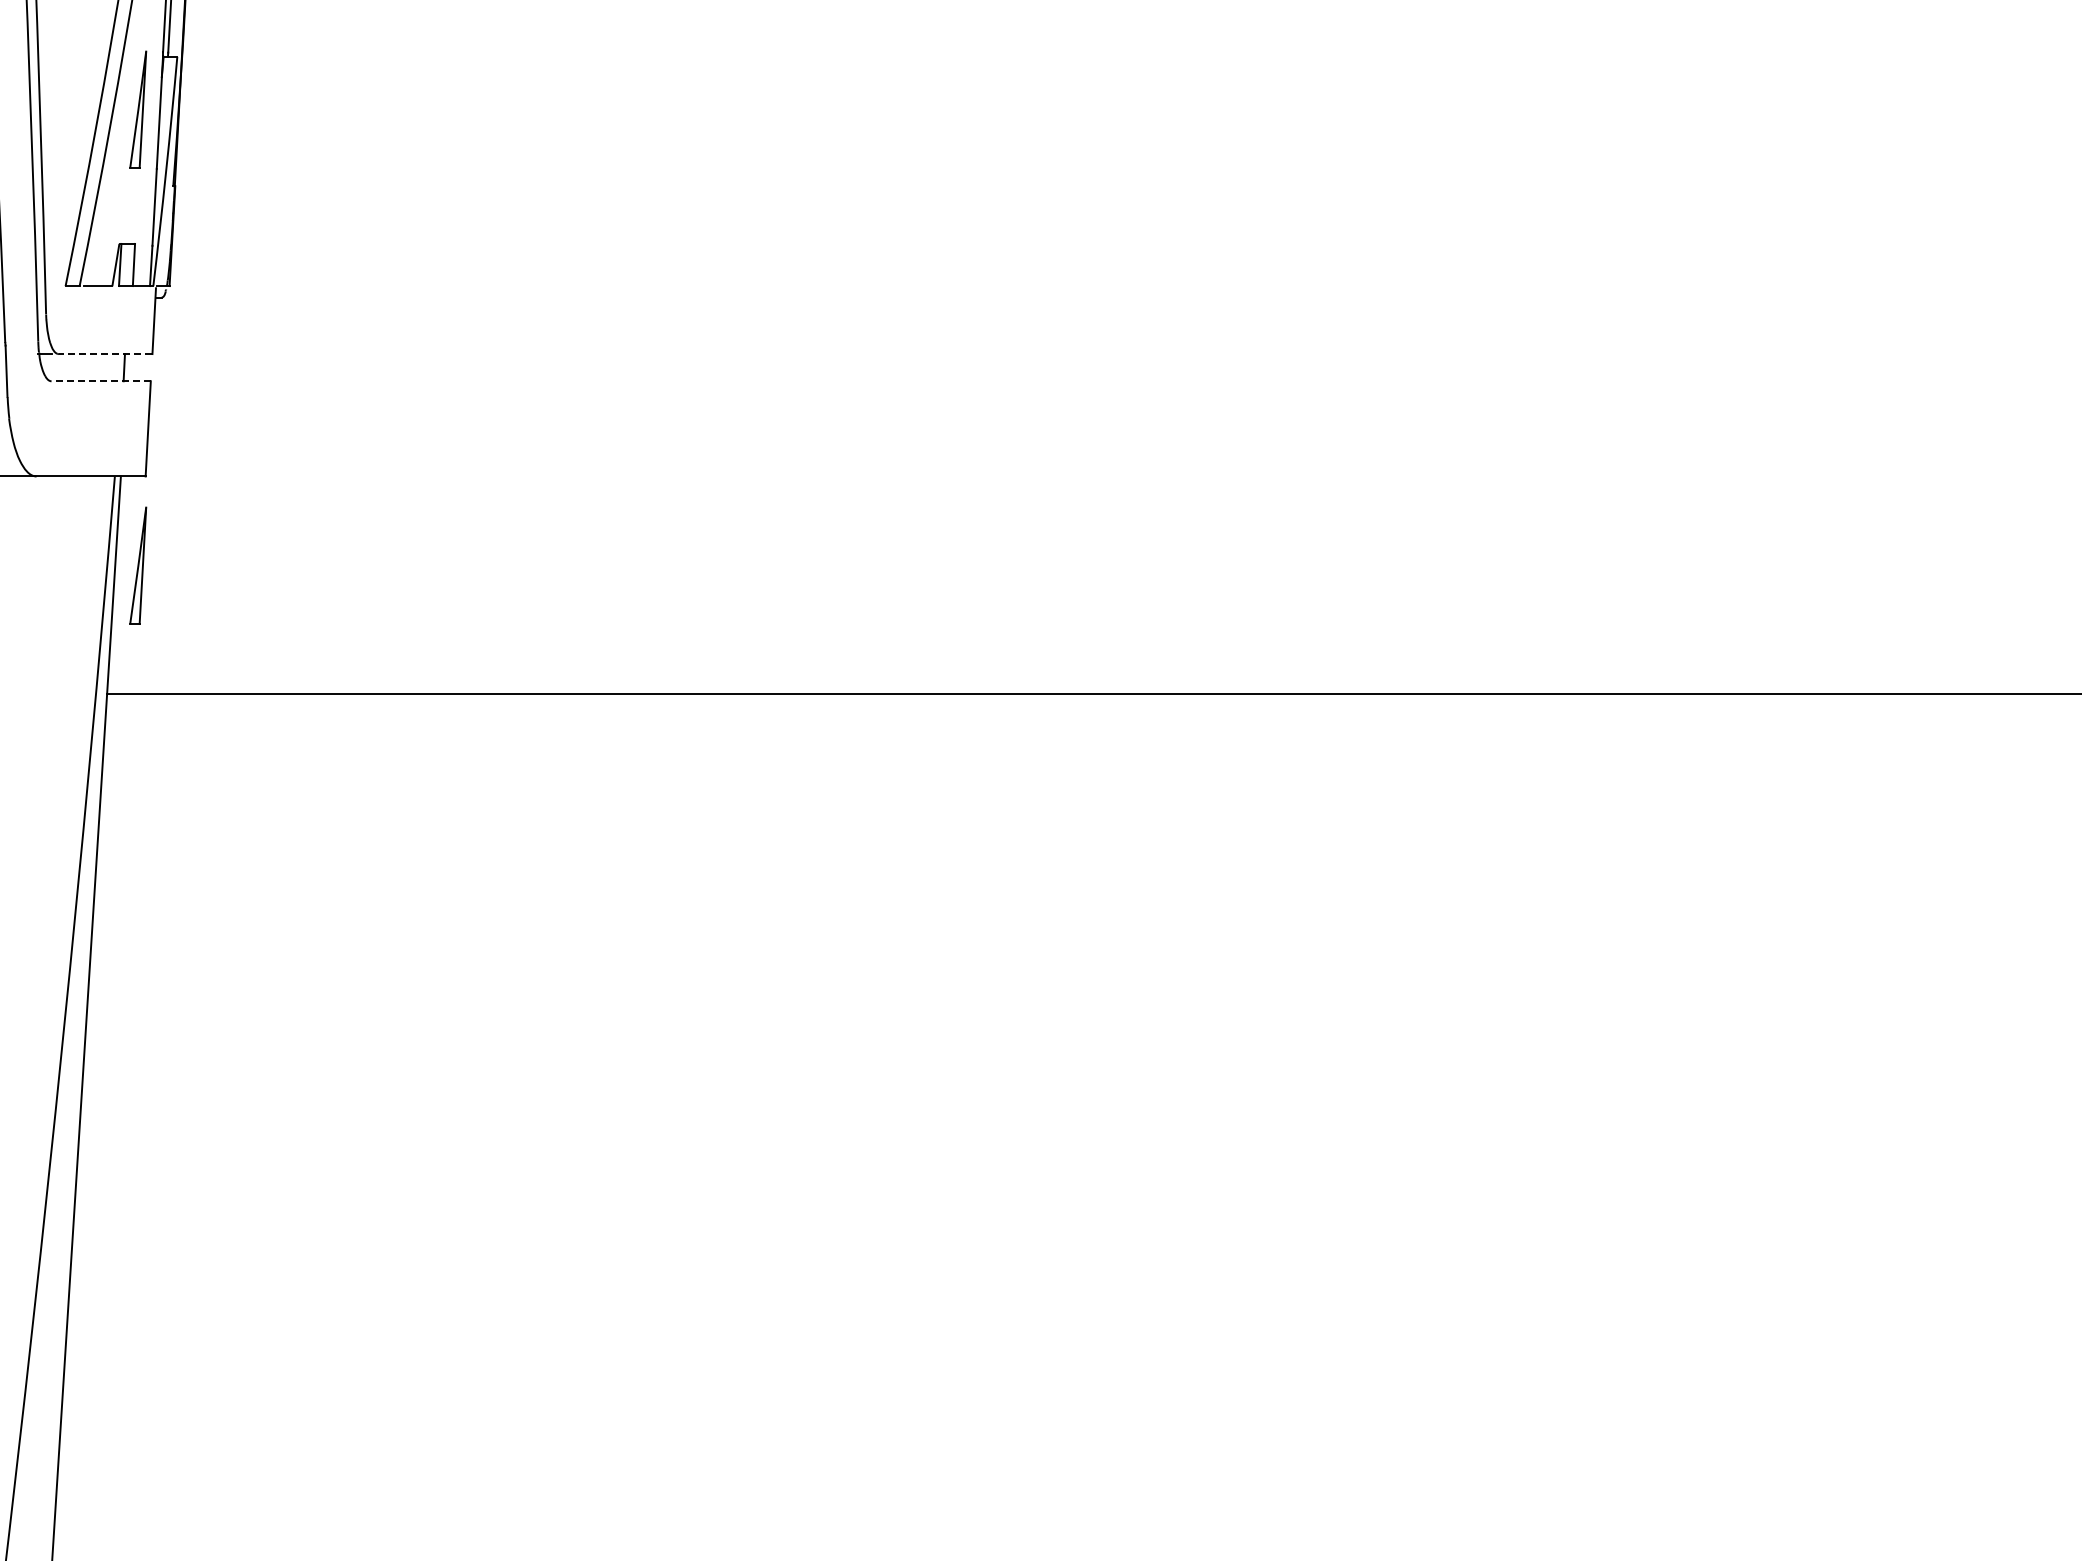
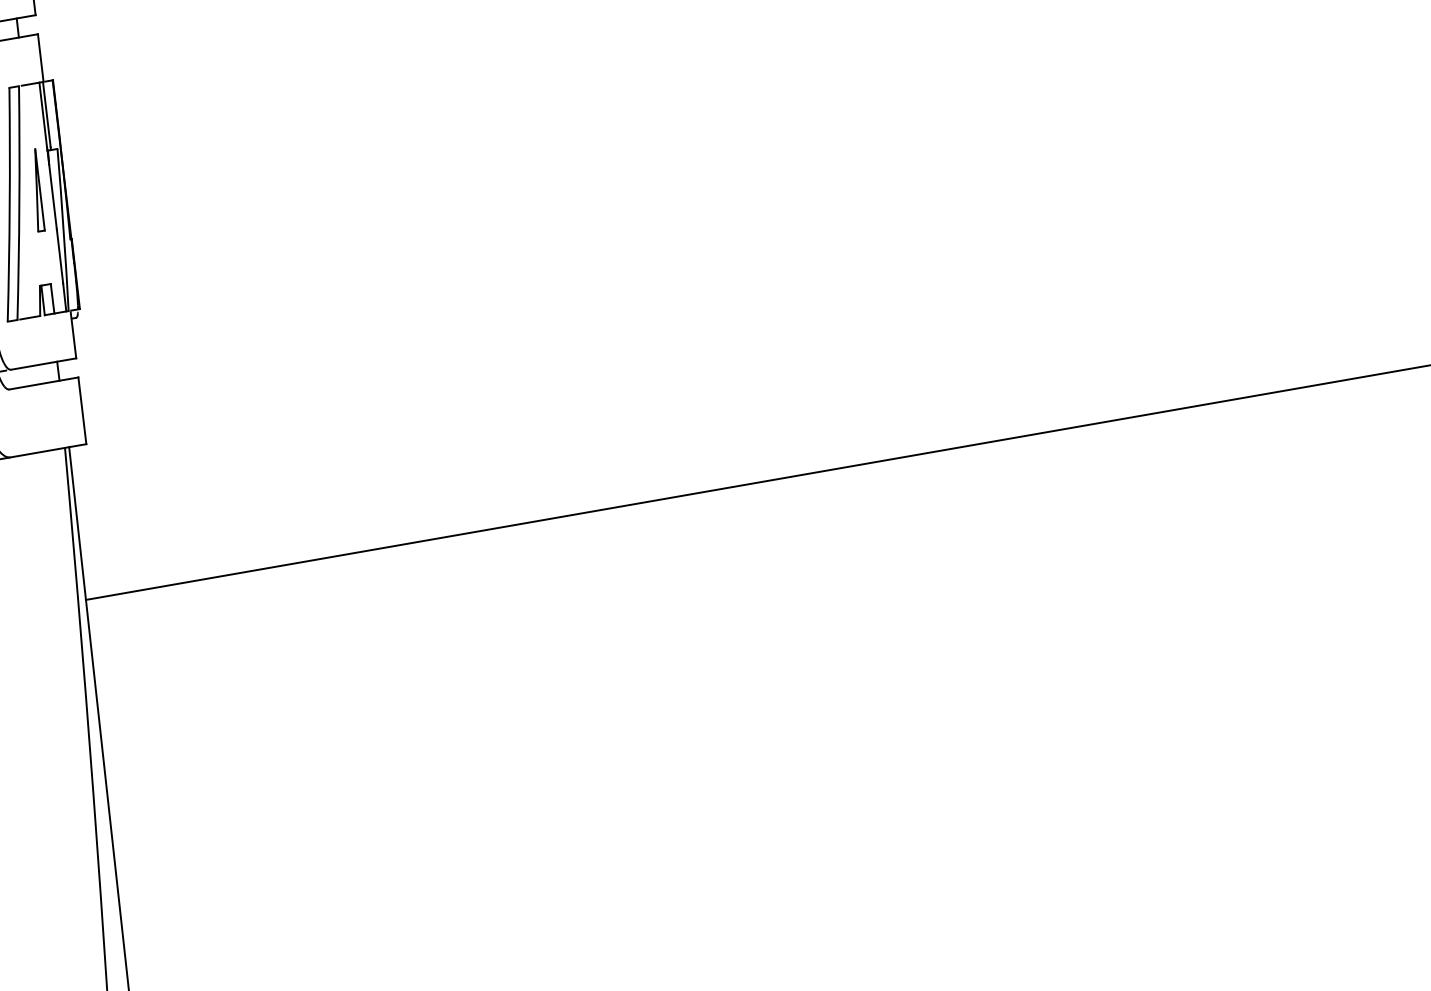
line: (105, 354) -> (43, 364), dashed -> solid
line: (101, 381) -> (44, 383), dashed -> solid
part: (138, 565) -> (92, 506), removed

